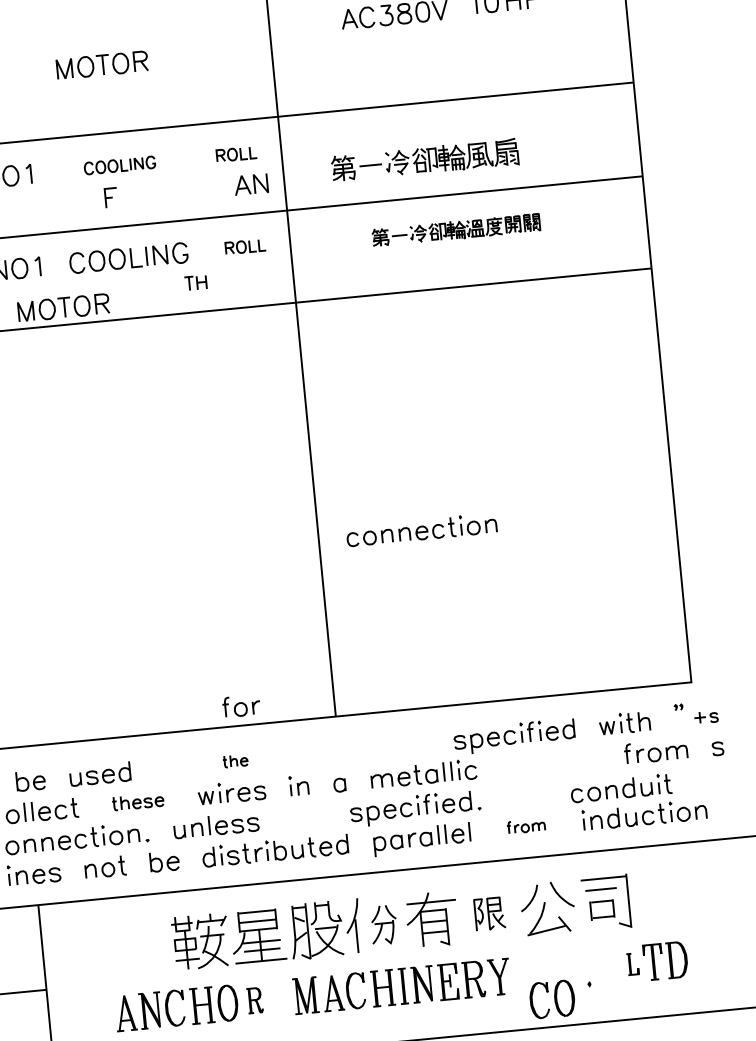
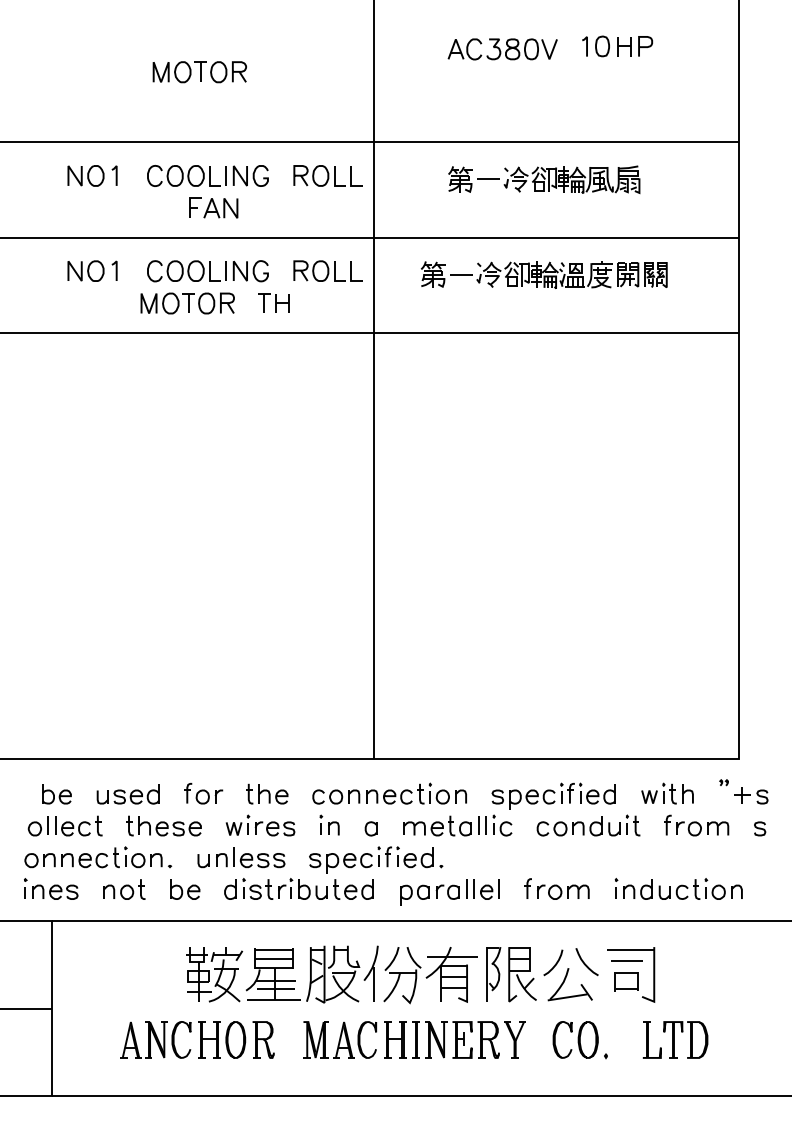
part: (236, 153) -> (327, 175), size x1.67
part: (425, 160) -> (544, 179), moved
part: (119, 165) -> (207, 175), size x1.67
part: (250, 184) -> (220, 208), moved
part: (455, 229) -> (543, 274), size x1.43
part: (245, 246) -> (327, 270), size x1.67
part: (195, 282) -> (273, 302), size x1.43
part: (63, 307) -> (187, 303), moved
part: (421, 529) -> (389, 793), moved
part: (241, 705) -> (203, 793), moved
part: (706, 717) -> (751, 795), size x1.43
part: (235, 760) -> (267, 793), size x1.67
part: (621, 788) -> (588, 825), moved
part: (137, 801) -> (163, 825), size x1.43
part: (415, 807) -> (376, 859), moved
part: (525, 825) -> (556, 888), size x1.67
part: (489, 913) -> (511, 974), size x1.67
part: (383, 924) -> (402, 975), size x1.43
part: (632, 963) -> (651, 1039), size x1.67
part: (552, 998) -> (575, 1039), moved
part: (254, 1000) -> (263, 1039), size x1.43

